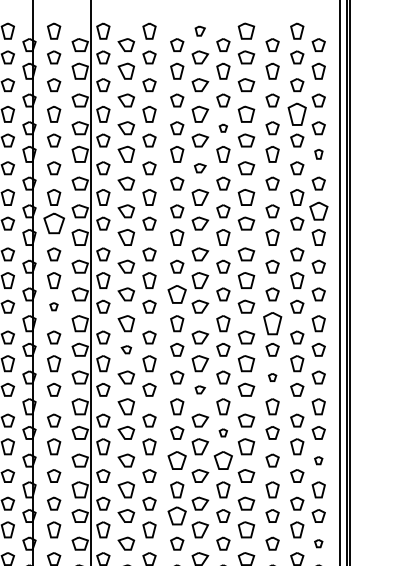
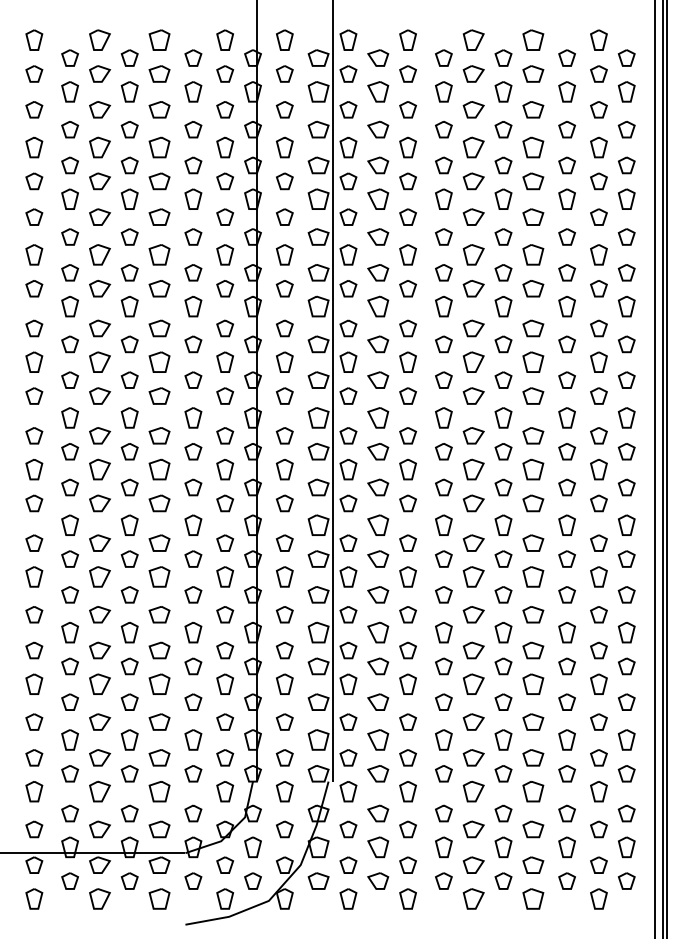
part: (200, 30) -> (473, 39), size x1.67
part: (296, 114) -> (598, 147), size x0.71
part: (223, 128) -> (503, 165), size x1.67
part: (318, 153) -> (626, 198), size x1.67
part: (200, 167) -> (473, 216), size x1.43
part: (318, 211) -> (626, 272), size x0.71
part: (53, 223) -> (284, 288), size x0.62
part: (176, 293) -> (443, 379), size x0.71
part: (53, 306) -> (284, 395), size x1.67
part: (272, 323) -> (566, 417), size x0.71
part: (126, 349) -> (378, 451), size x1.67
part: (272, 377) -> (566, 487), size x1.67
part: (200, 389) -> (473, 503), size x1.67
part: (223, 432) -> (503, 558), size x1.67
part: (176, 460) -> (443, 594), size x0.71
part: (223, 460) -> (503, 594), size x0.71
part: (318, 460) -> (626, 594), size x1.67
part: (176, 516) -> (443, 666), size x0.71
part: (318, 543) -> (626, 701), size x1.67

